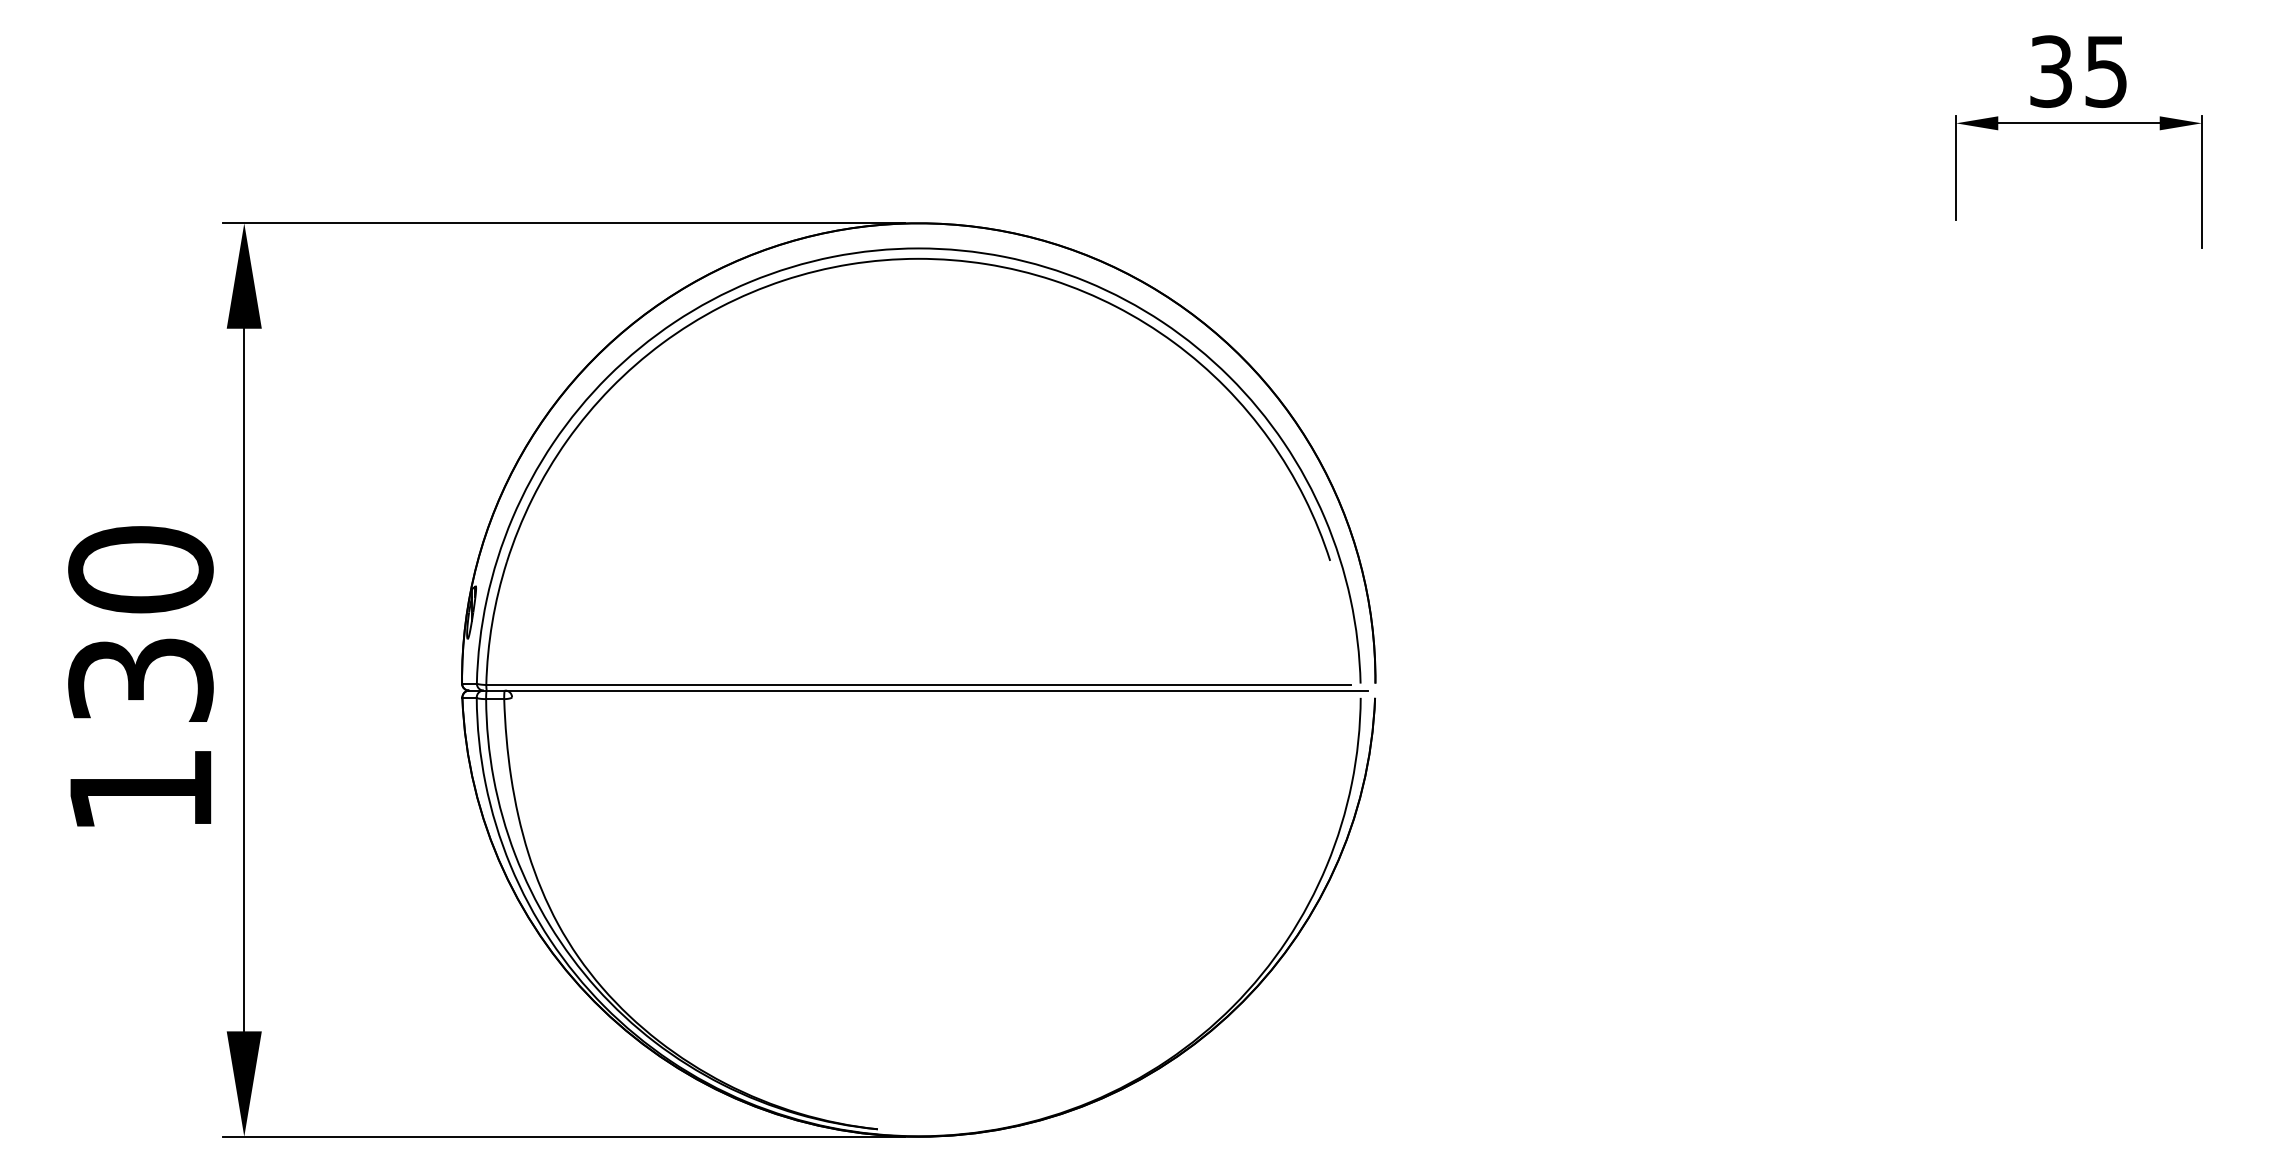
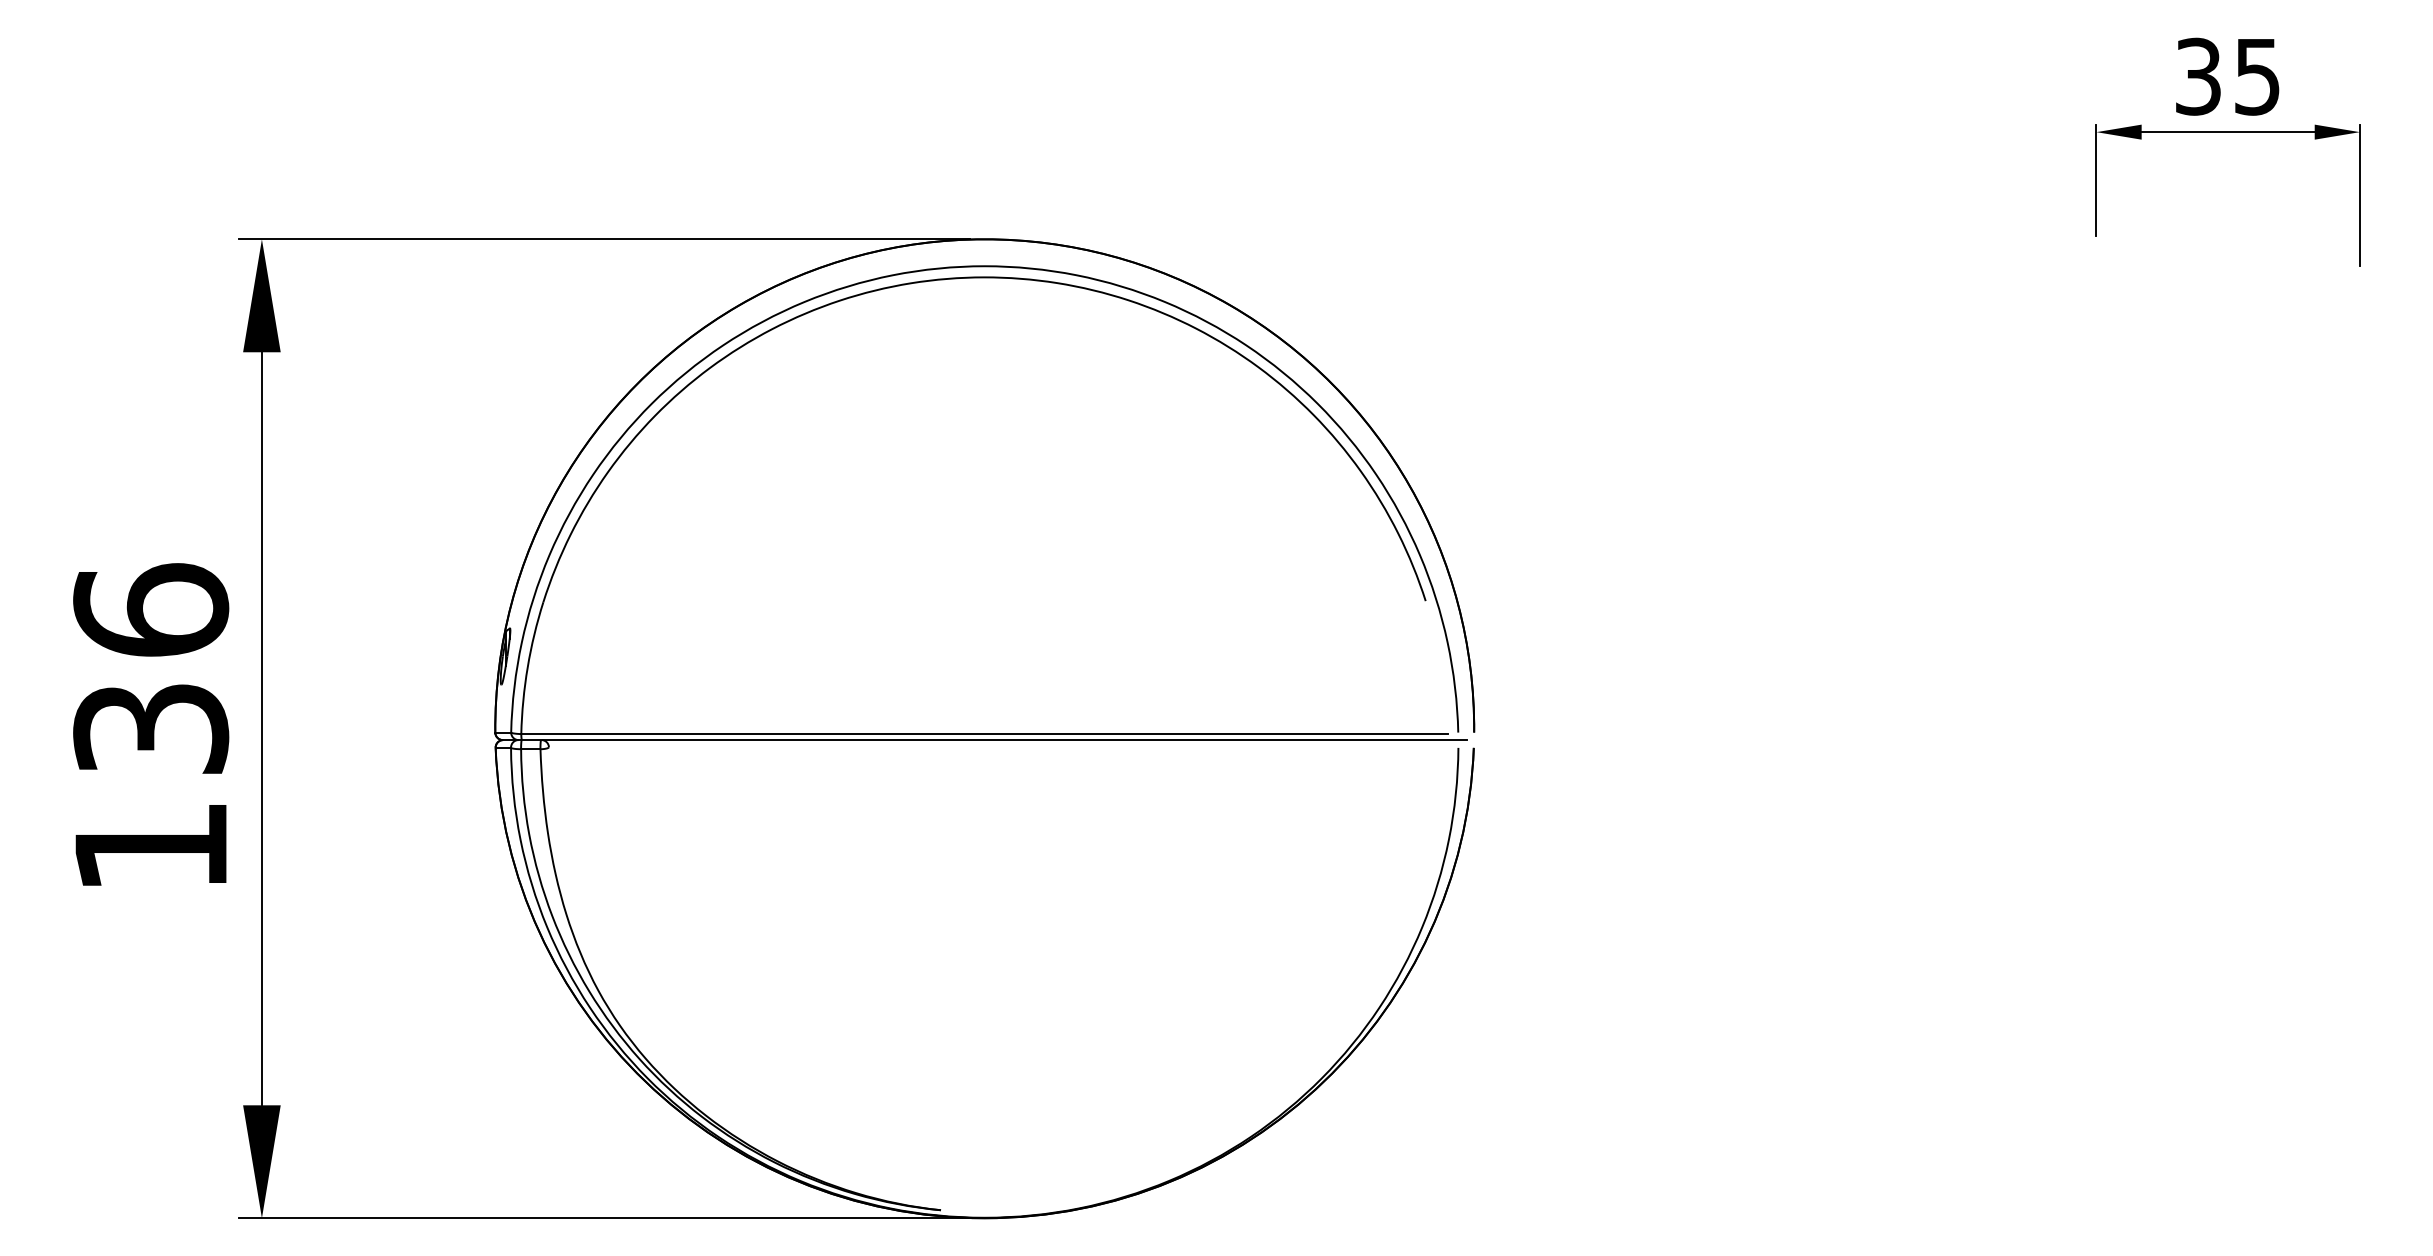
text: (140, 569) -> (150, 610), 130 -> 136

